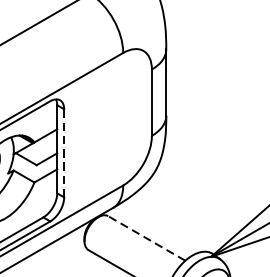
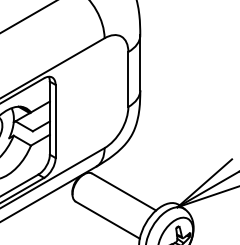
line: (64, 153) -> (55, 121), dashed -> solid
line: (147, 238) -> (124, 192), dashed -> solid

